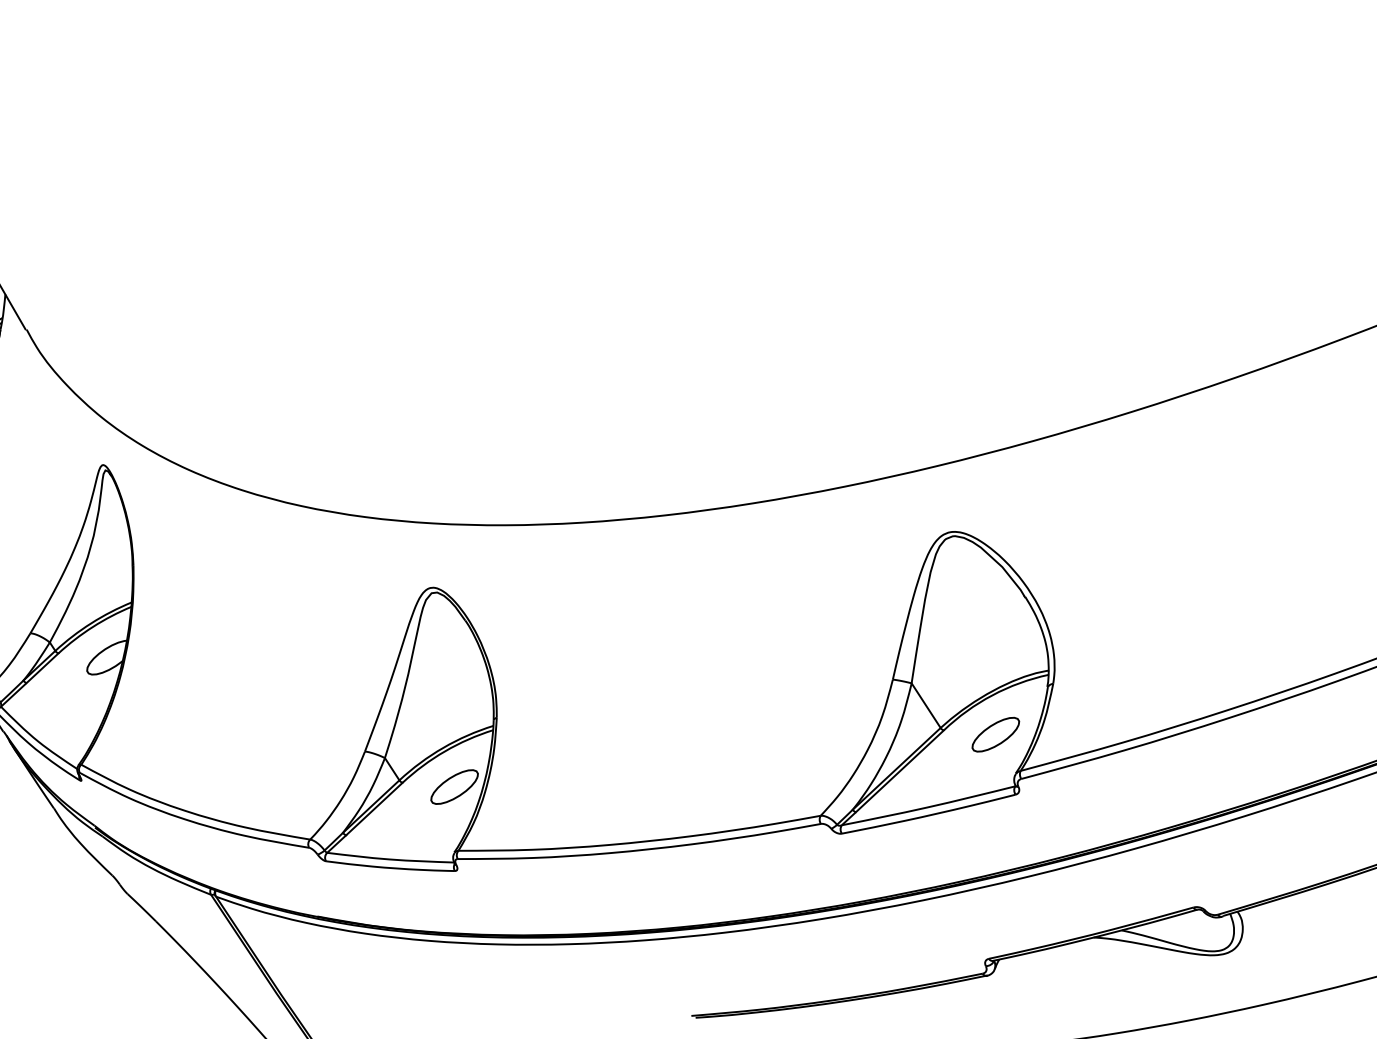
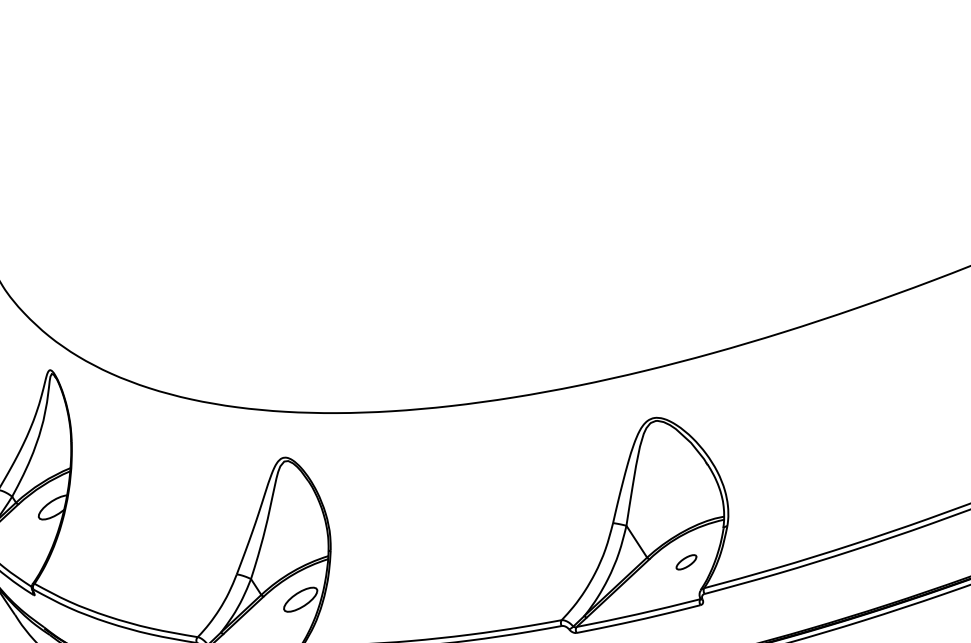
part: (995, 734) -> (686, 562), size x0.6

